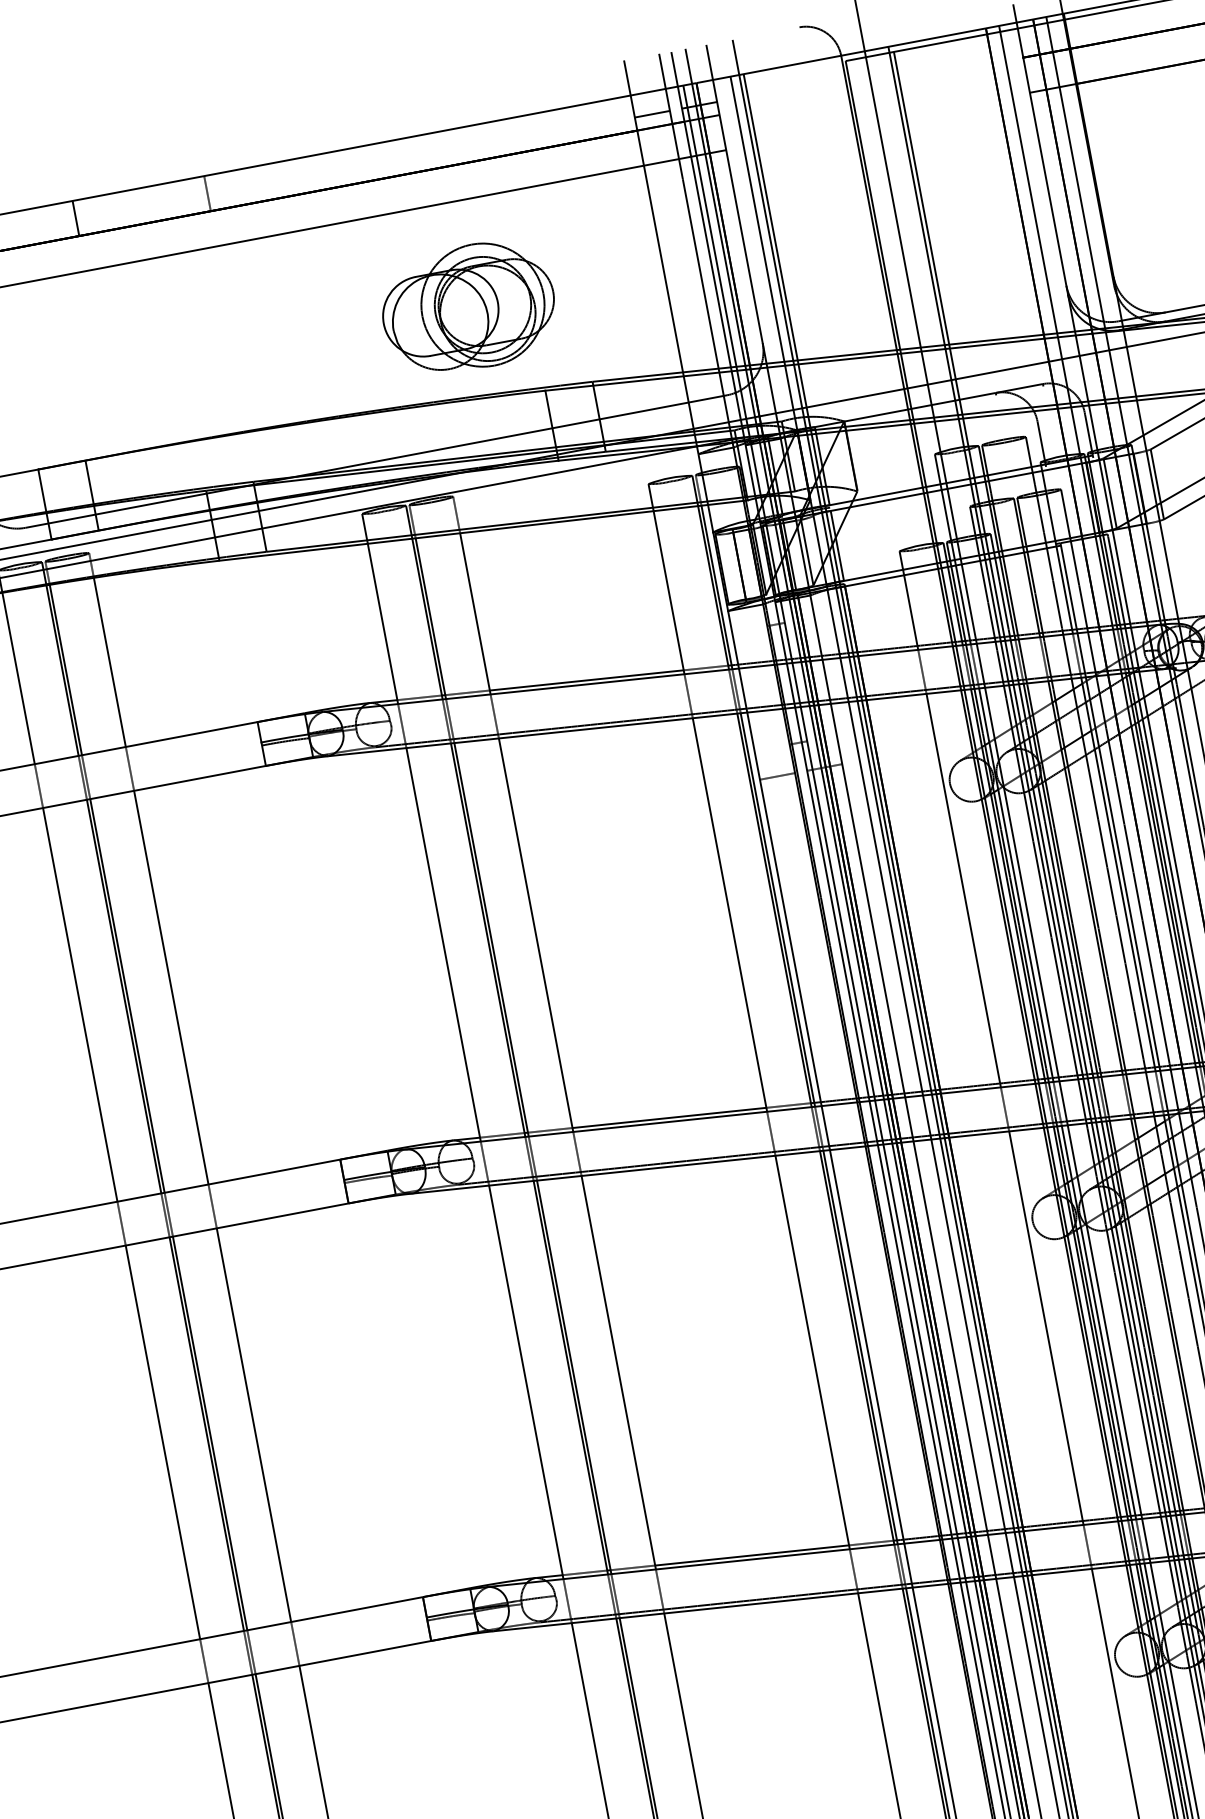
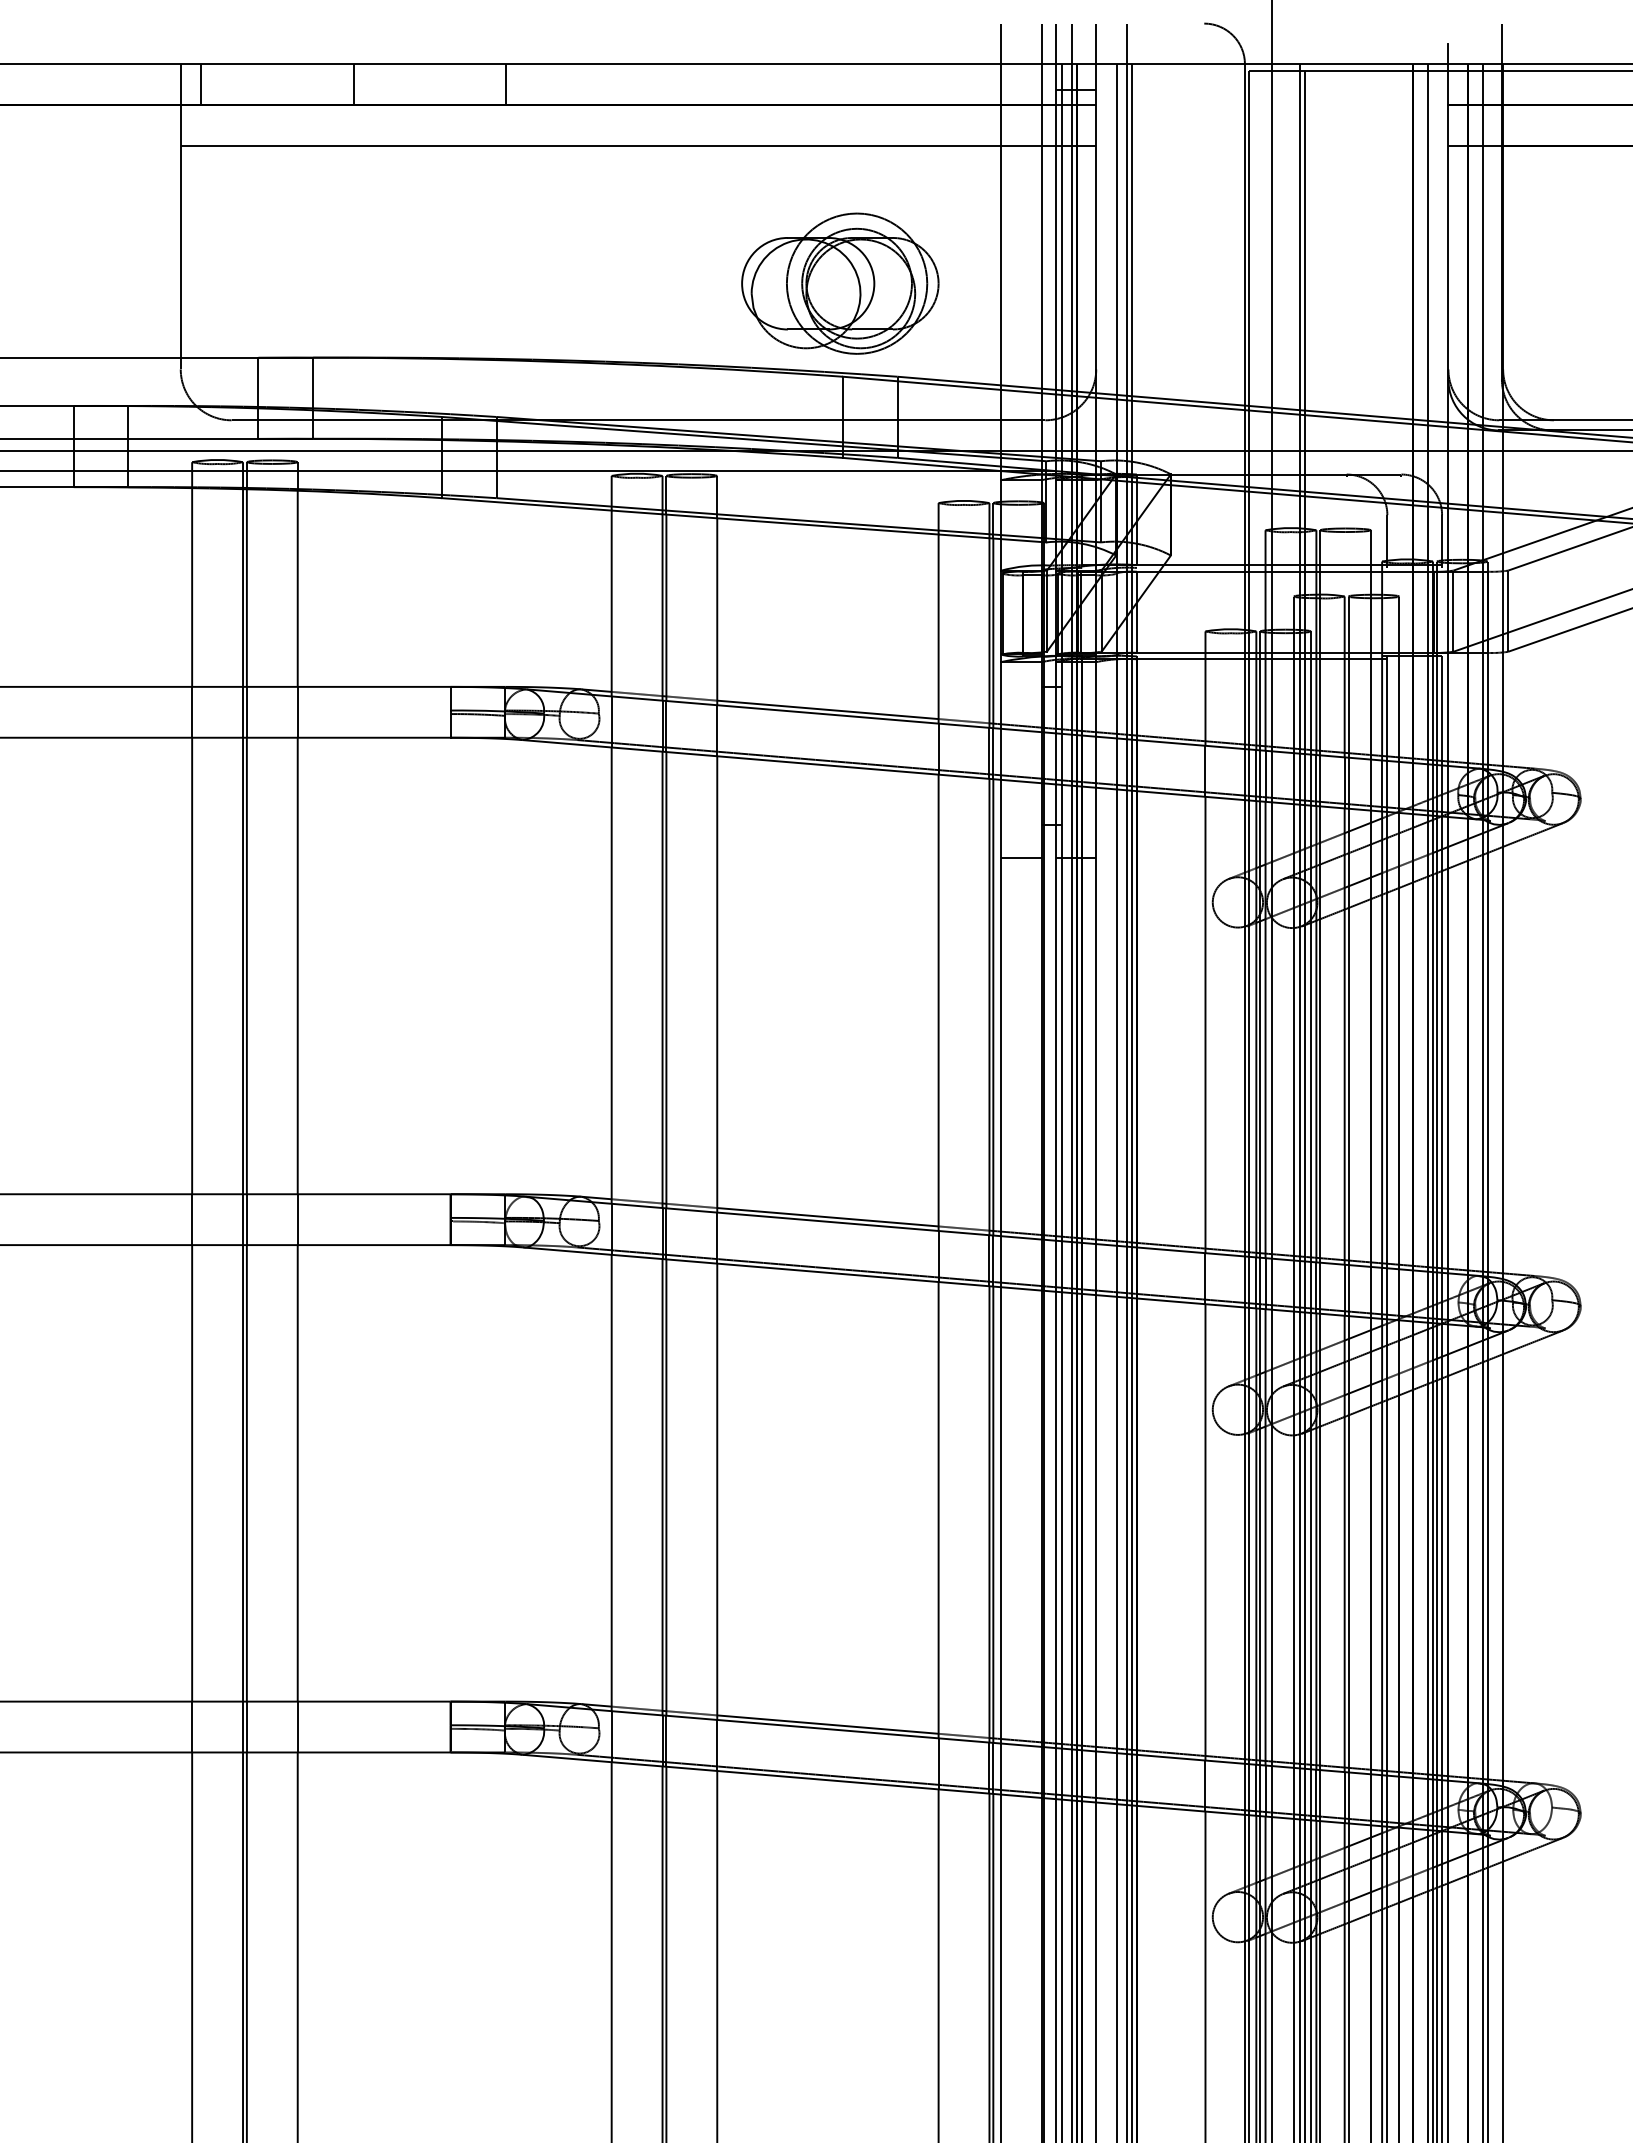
line: (651, 114) -> (1020, 89), removed
part: (468, 307) -> (840, 283), moved

